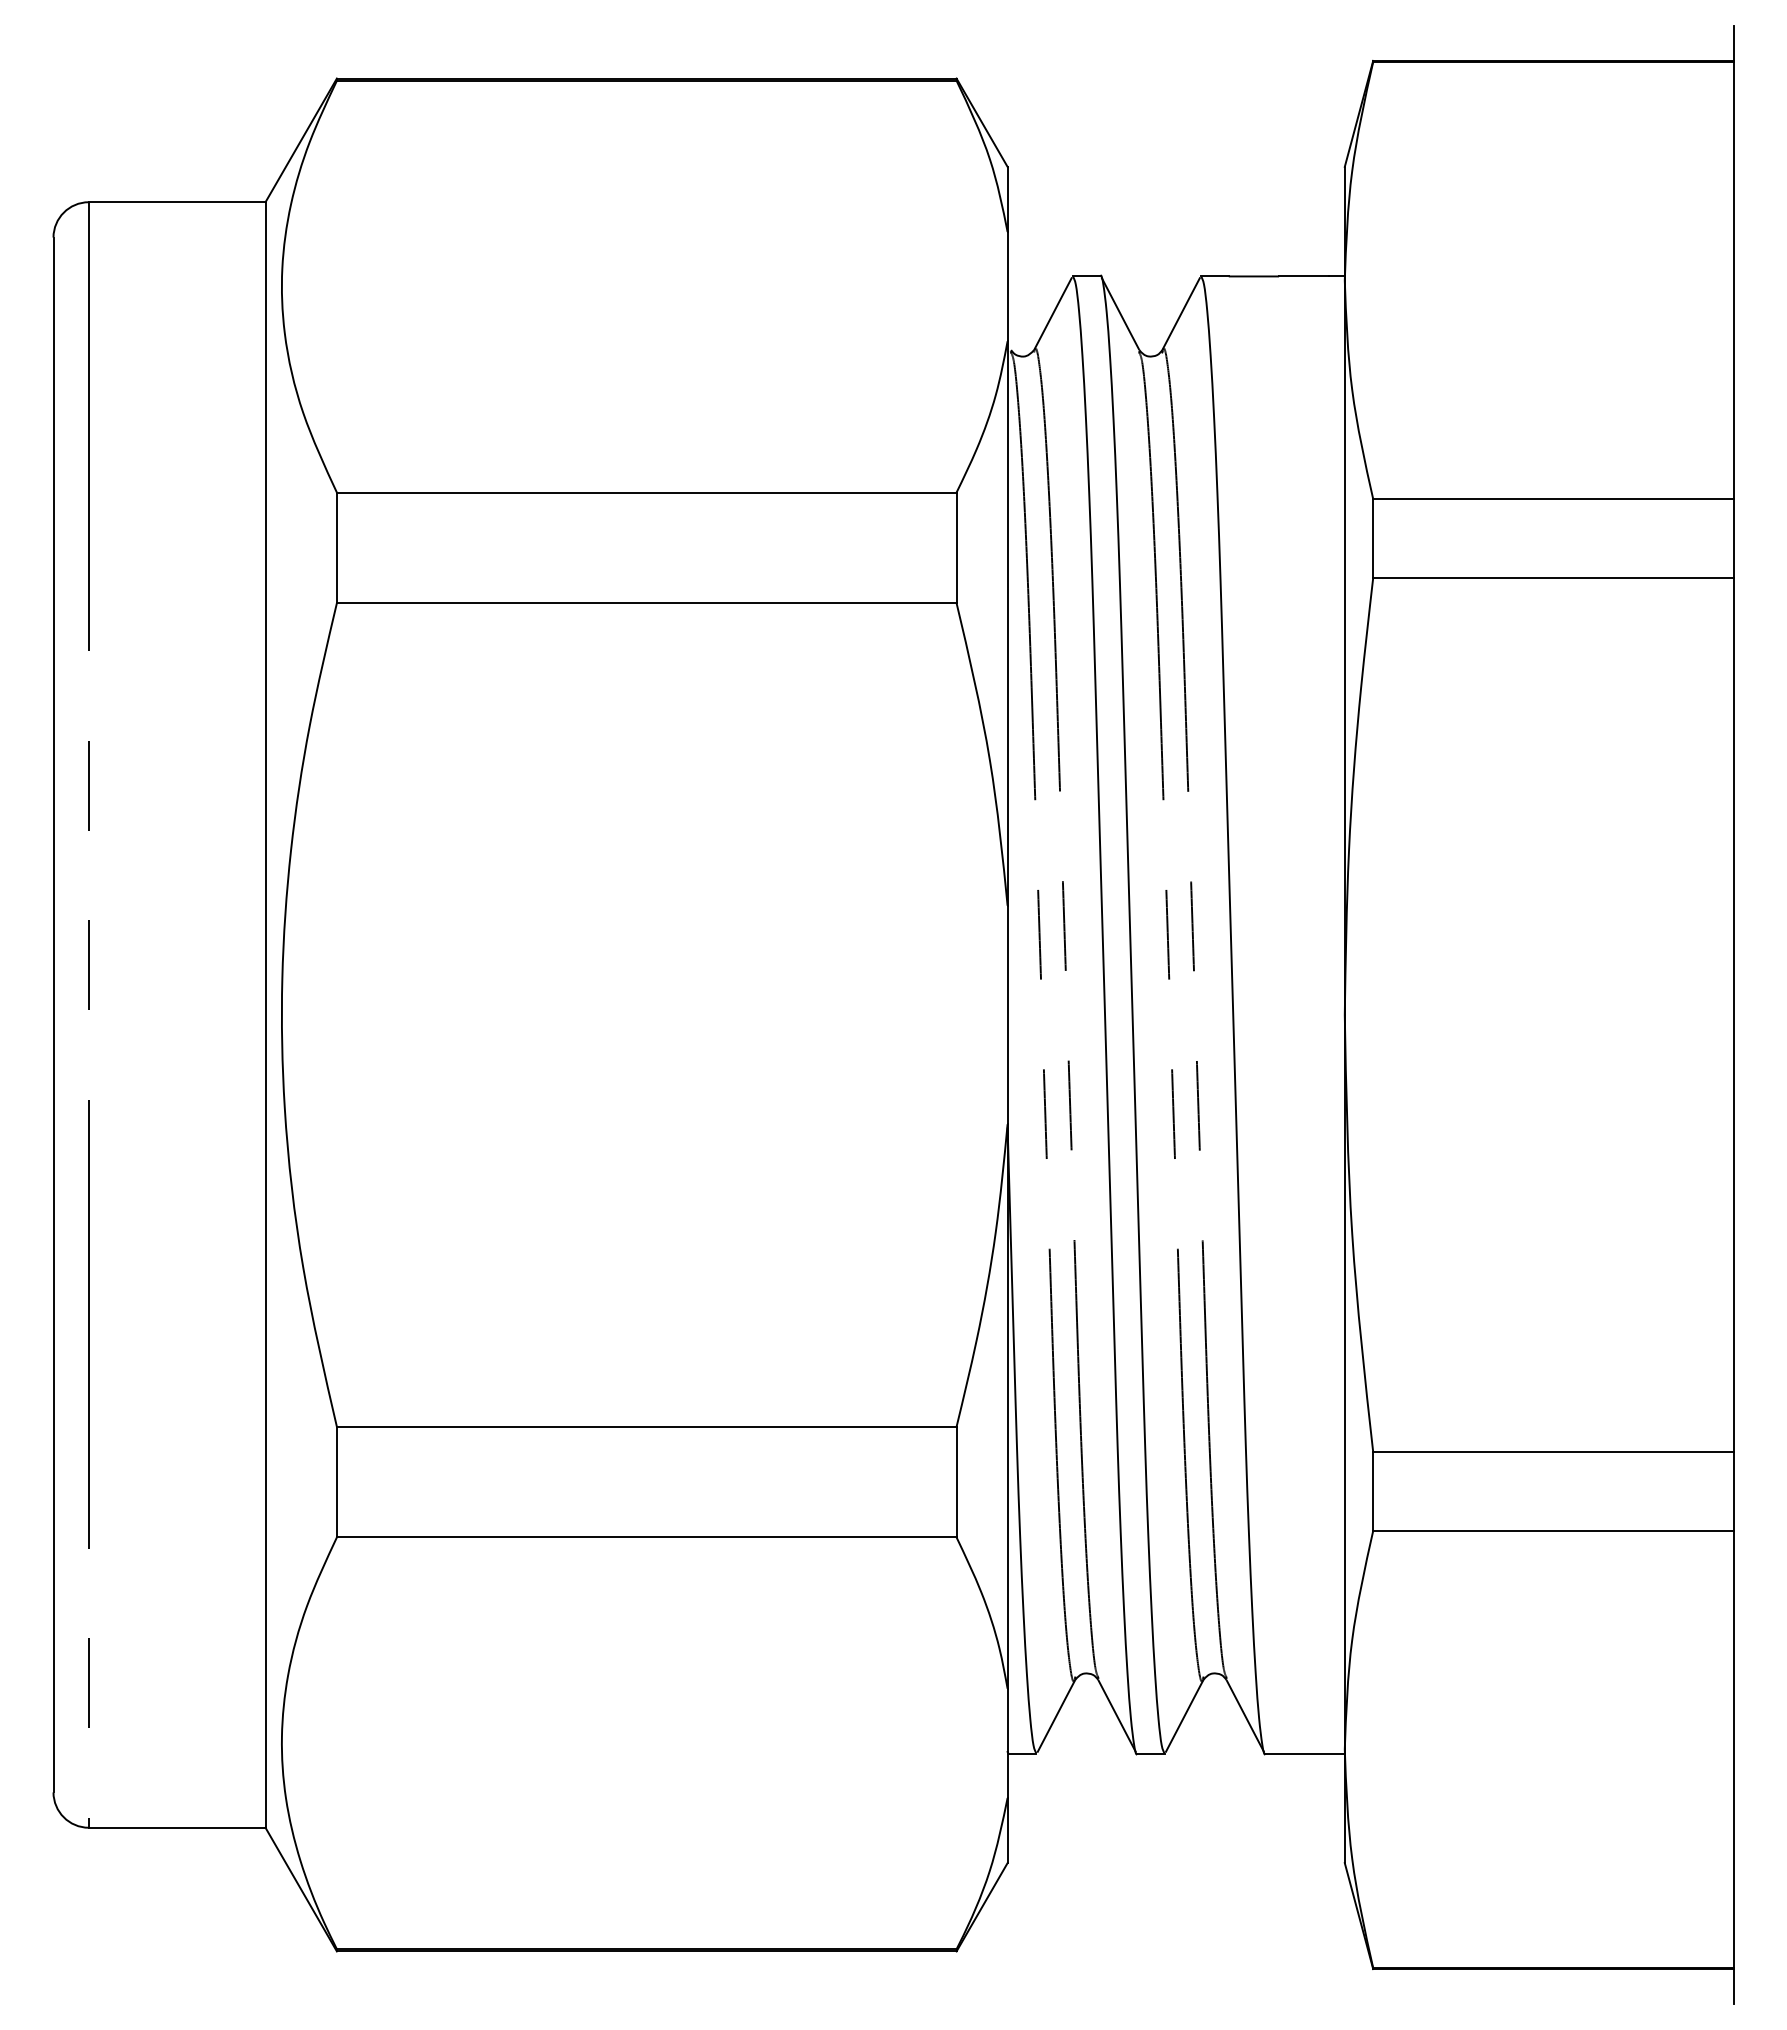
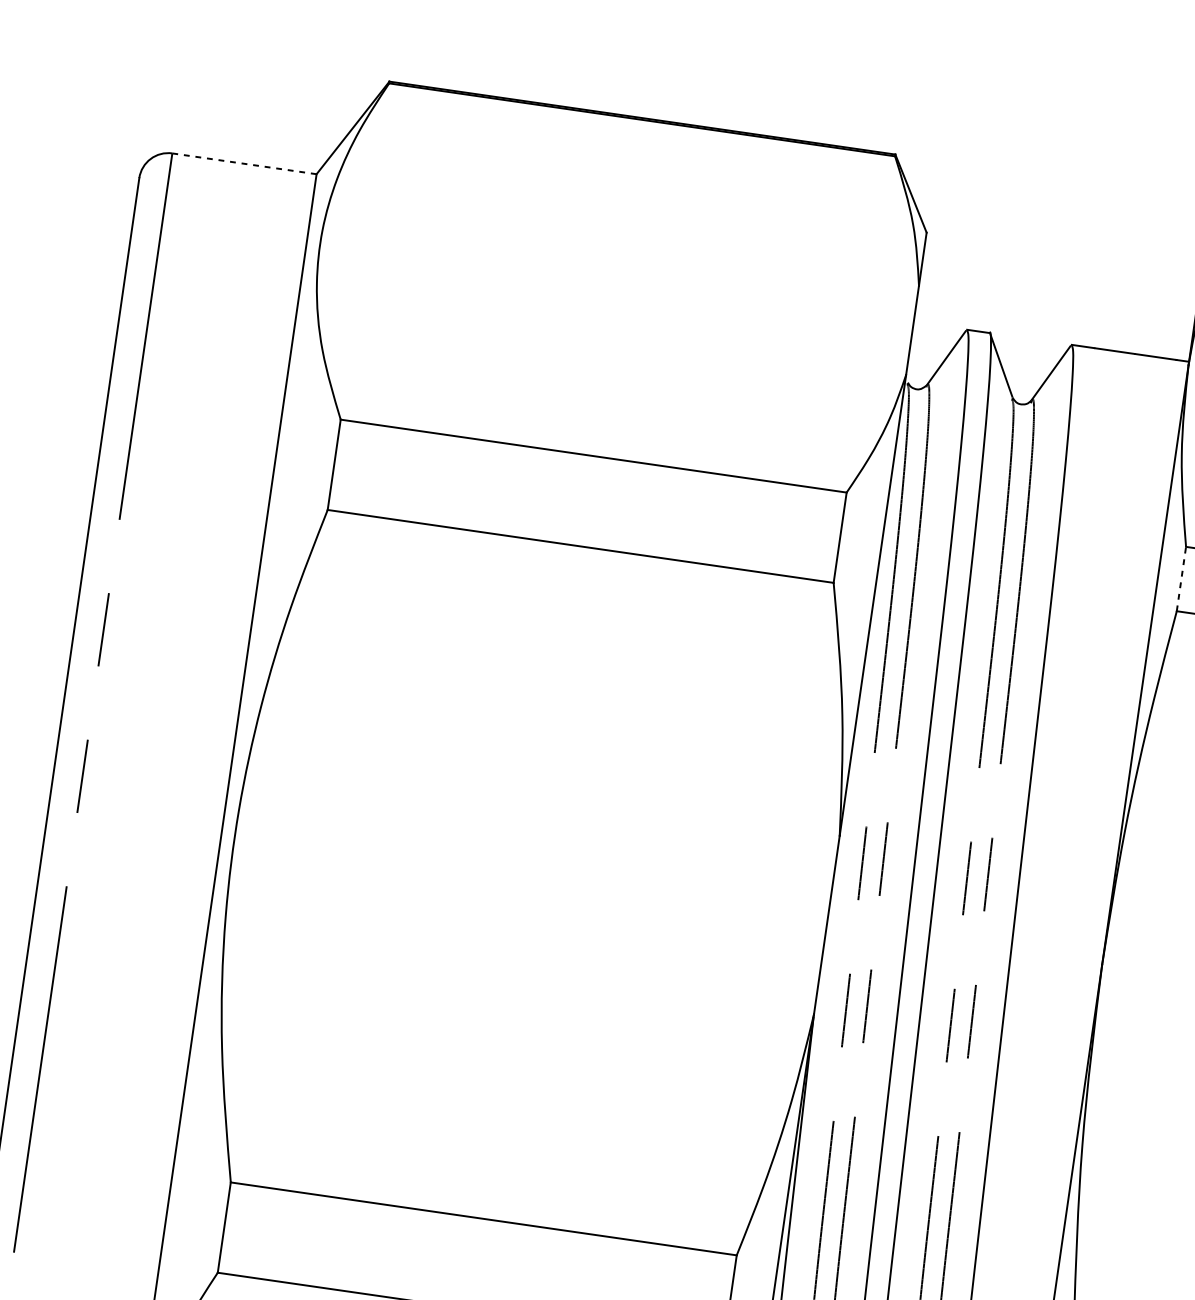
line: (176, 202) -> (243, 163), solid -> dashed
line: (1373, 537) -> (1181, 578), solid -> dashed

